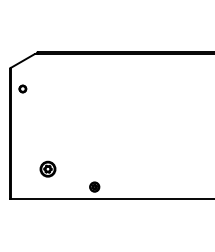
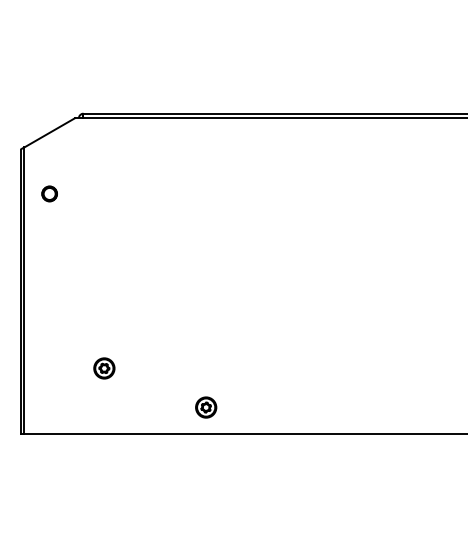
part: (47, 168) -> (103, 367), size x0.62

